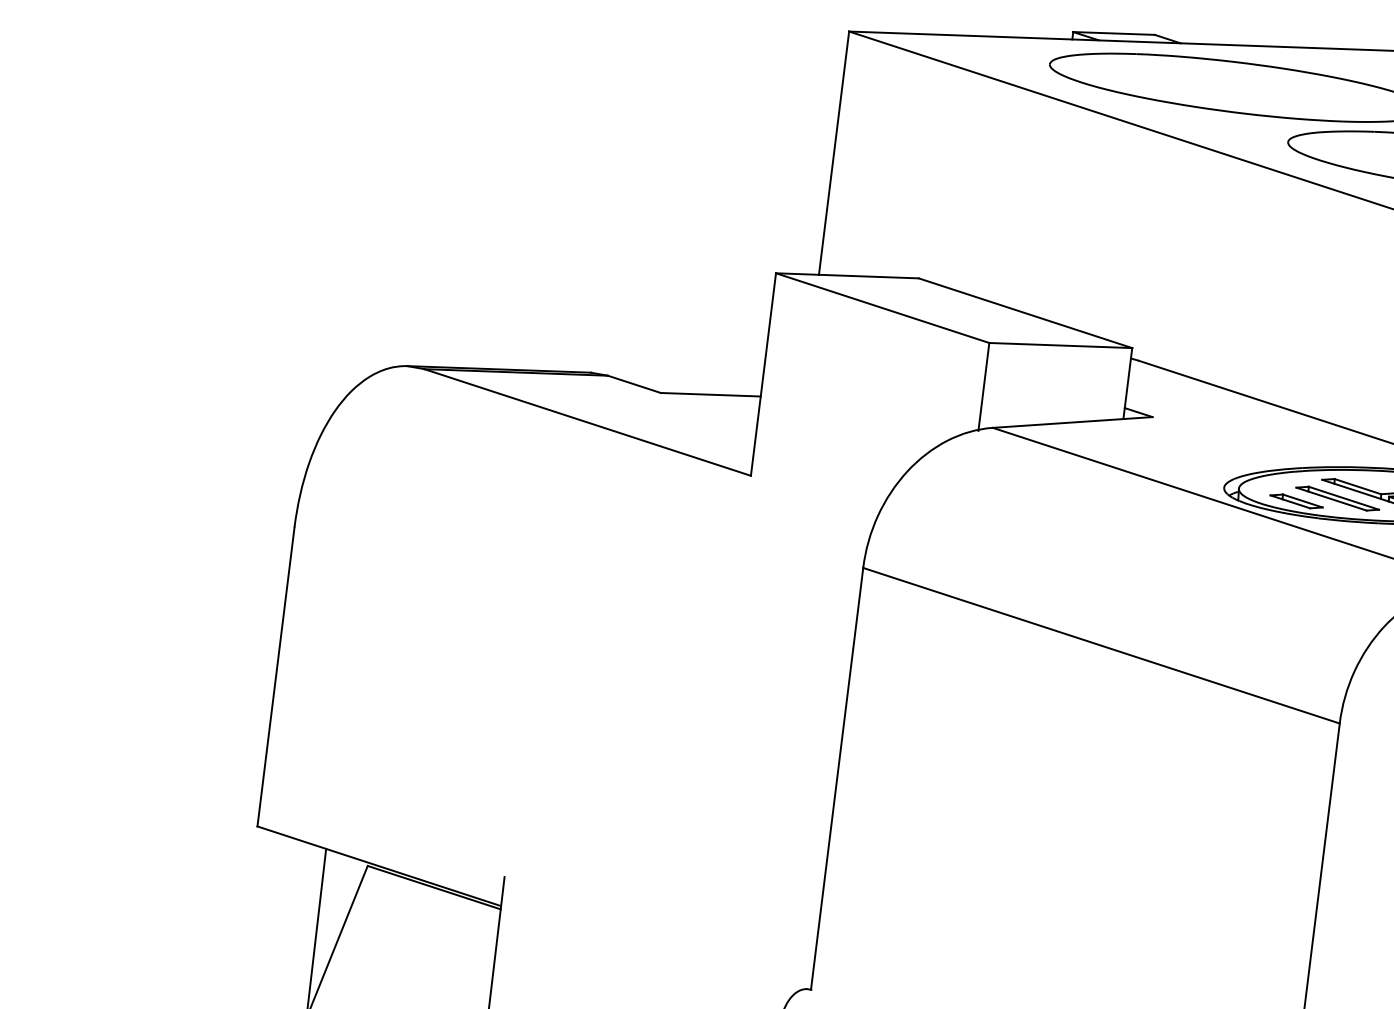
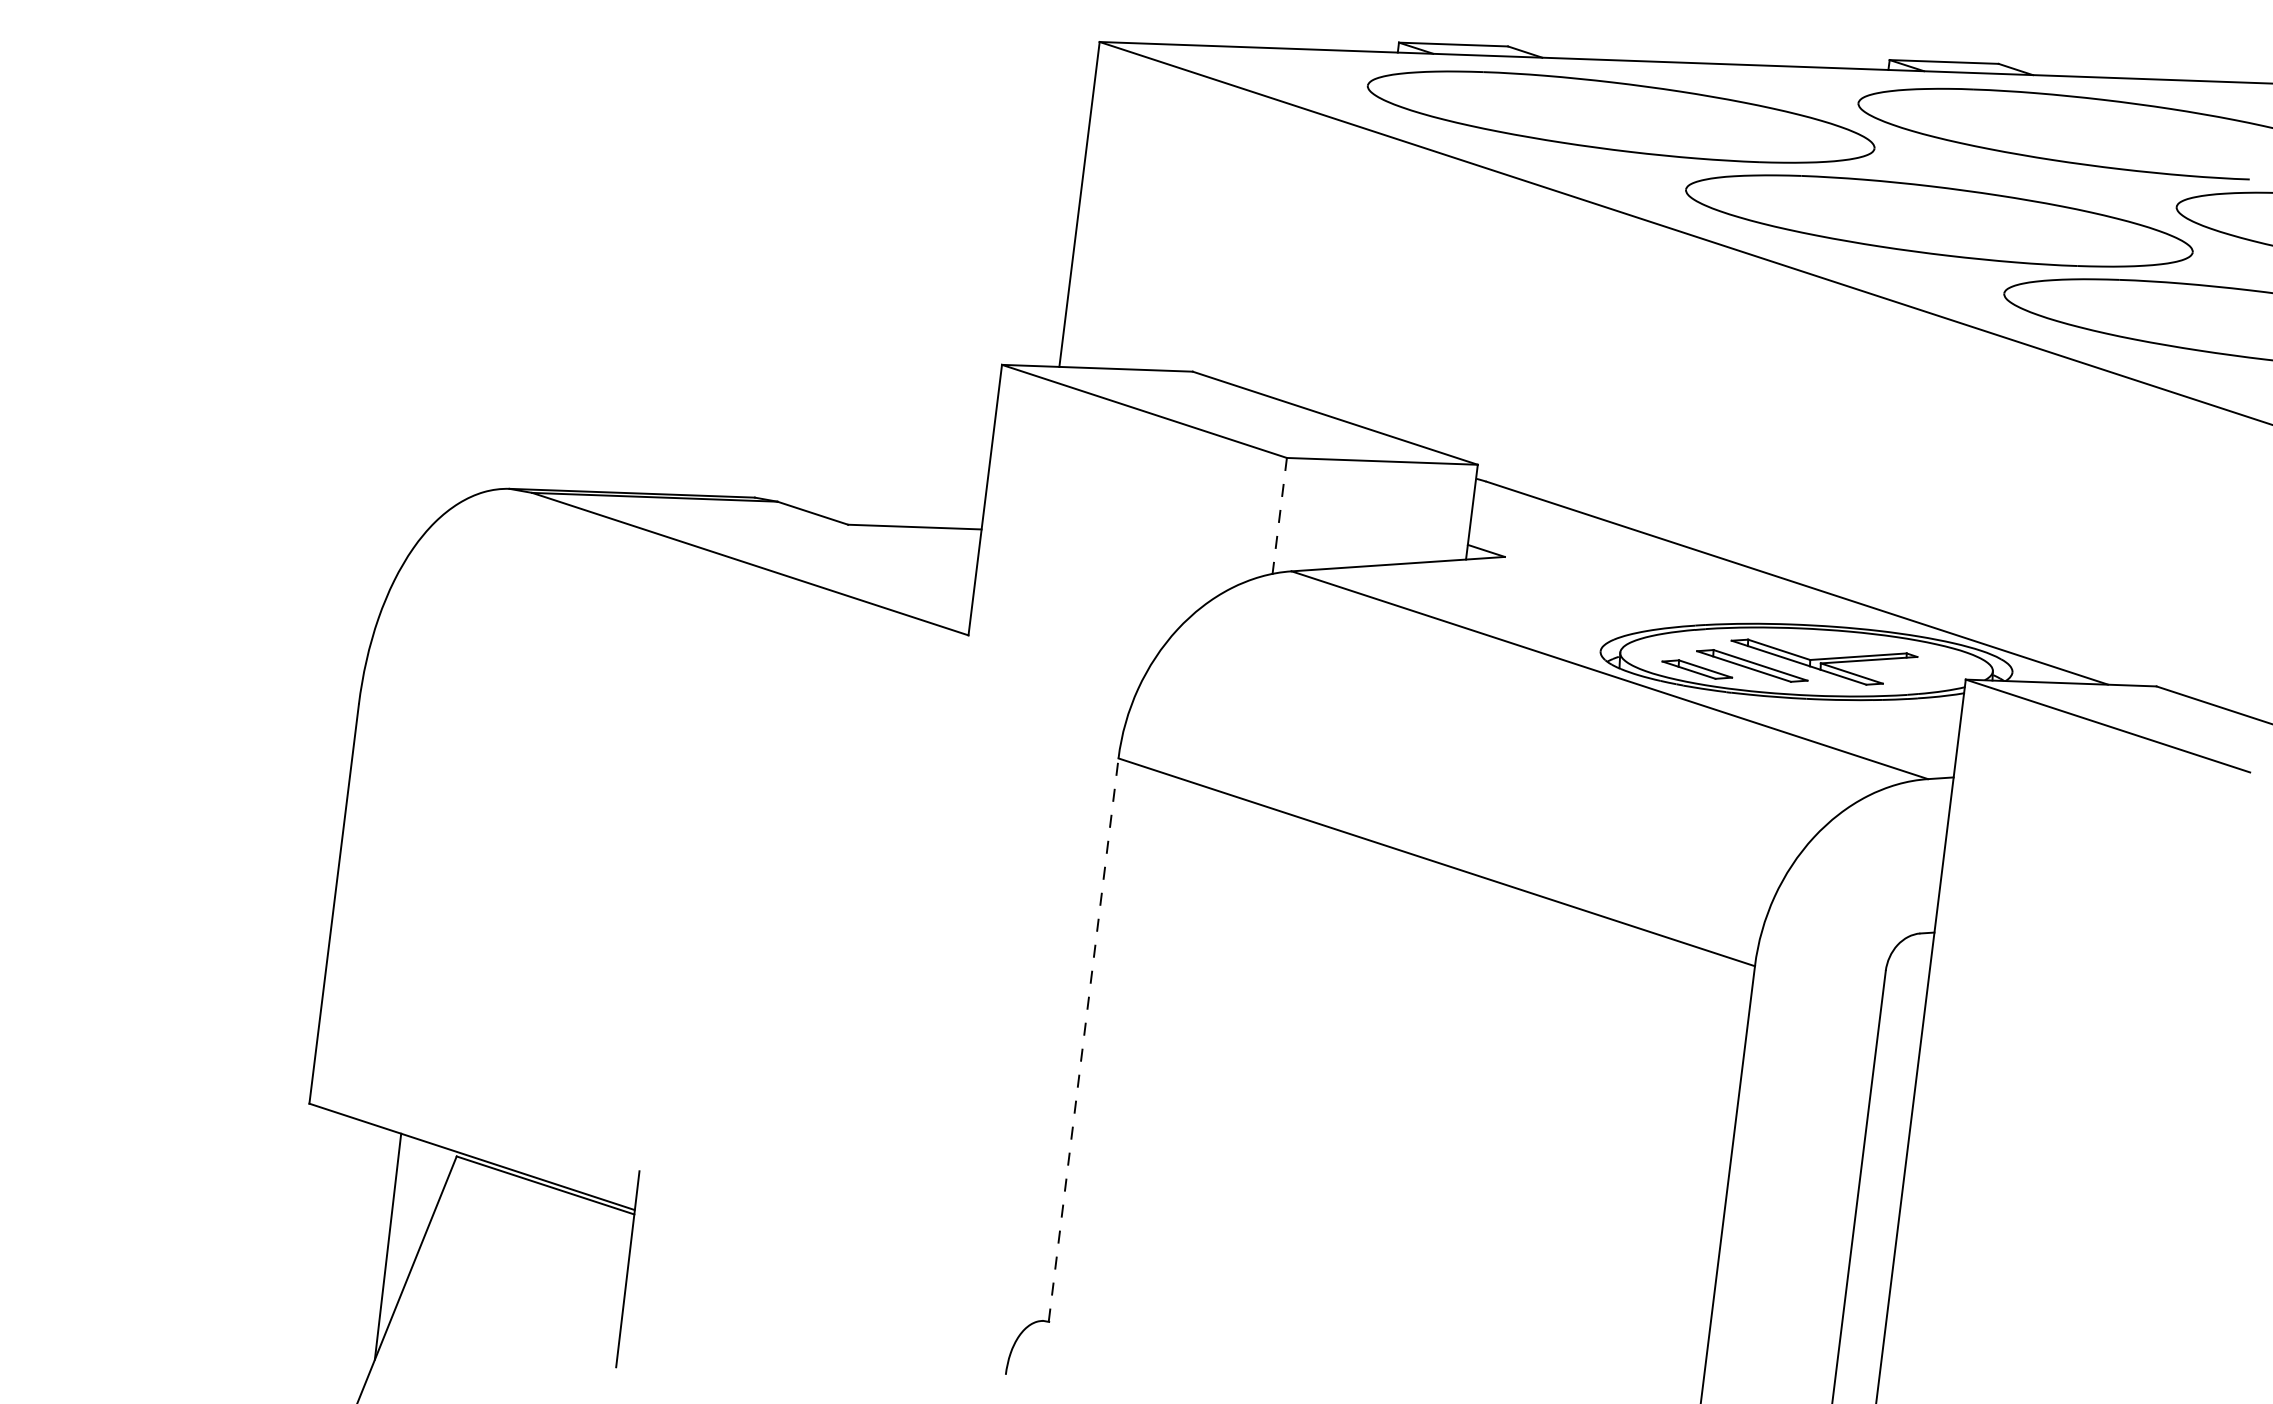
line: (983, 387) -> (1279, 517), solid -> dashed
line: (837, 779) -> (1083, 1040), solid -> dashed

